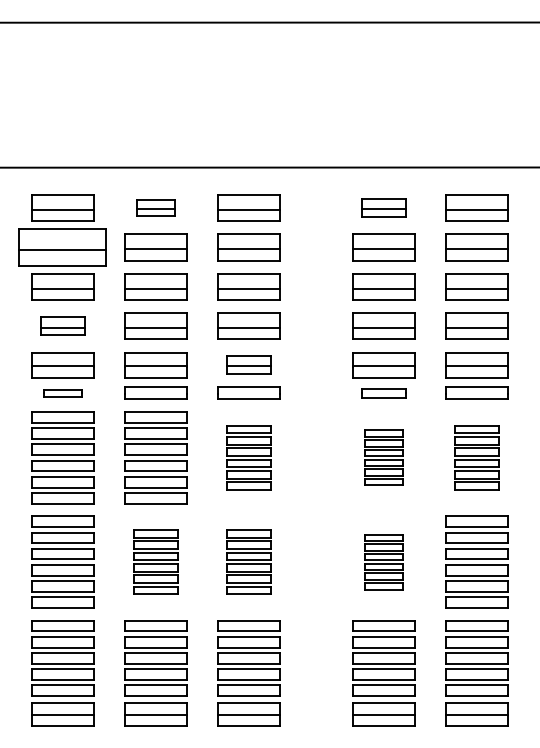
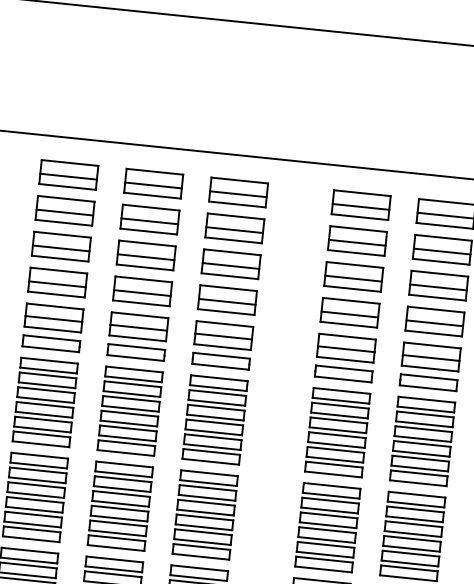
part: (155, 207) -> (153, 183), size x1.67
part: (383, 207) -> (360, 204), size x1.43
part: (62, 247) -> (64, 210), size x0.71
part: (62, 325) -> (57, 281), size x1.43
part: (248, 365) -> (223, 335), size x1.43
part: (62, 392) -> (51, 342), size x1.67
part: (383, 392) -> (343, 373), size x1.43
part: (248, 457) -> (214, 419), size x1.43
part: (383, 457) -> (337, 432), size x1.67
part: (476, 457) -> (422, 441), size x1.43
part: (155, 561) -> (119, 505), size x1.43
part: (248, 561) -> (204, 514), size x1.43
part: (383, 561) -> (327, 527), size x1.67

